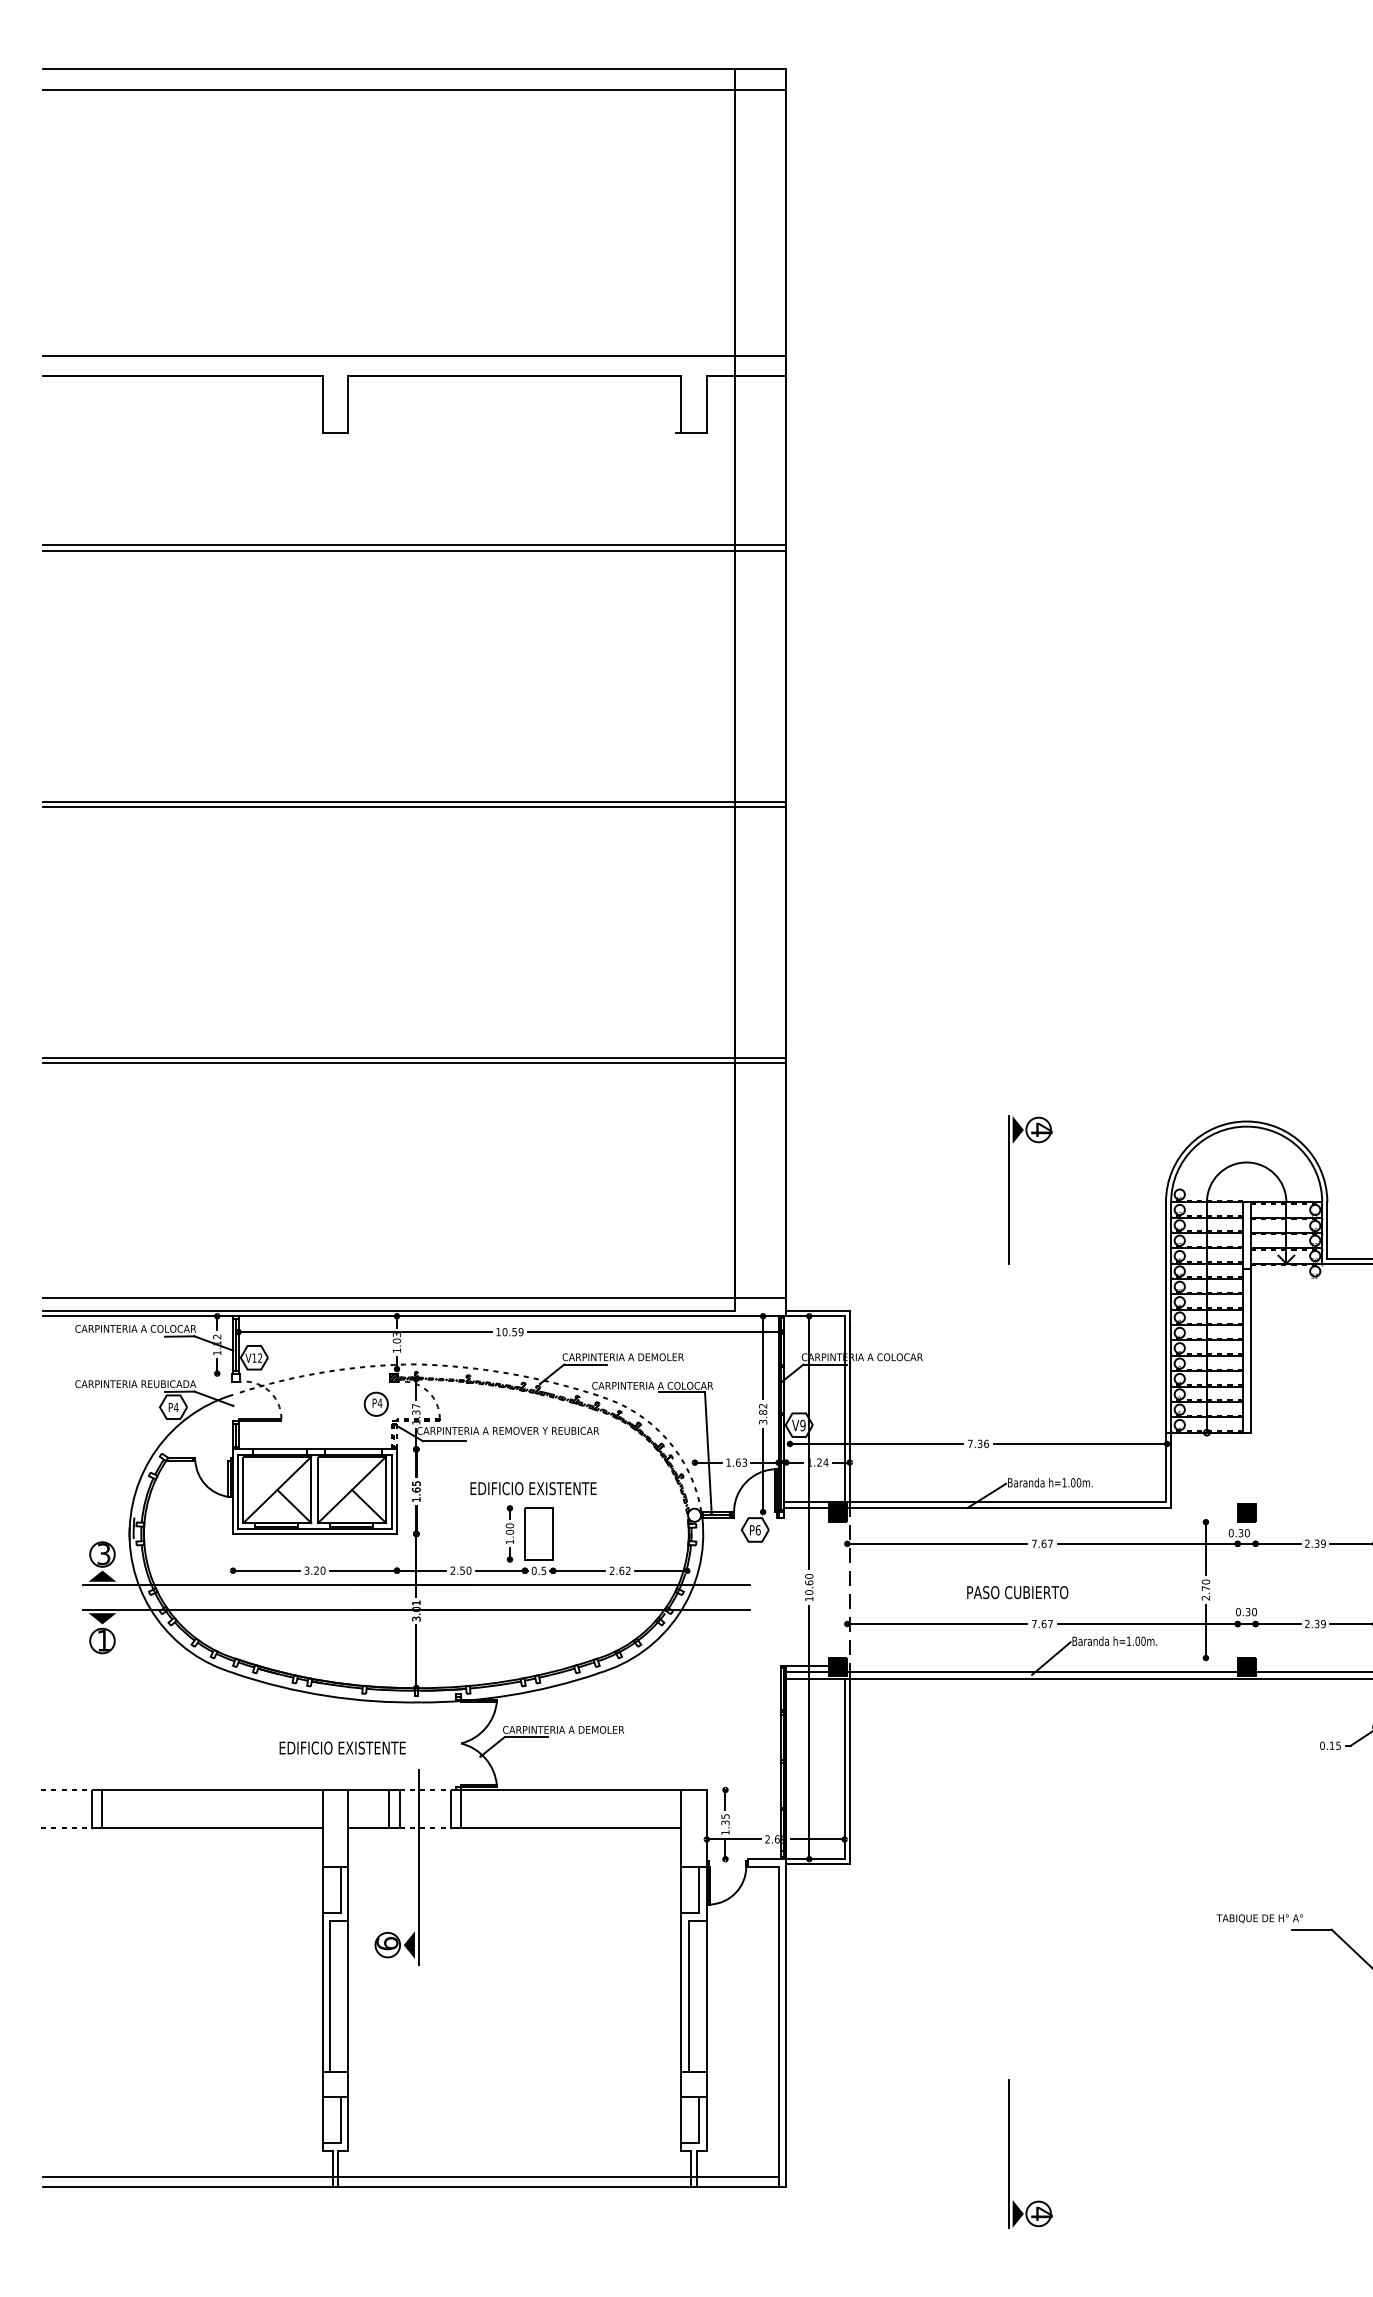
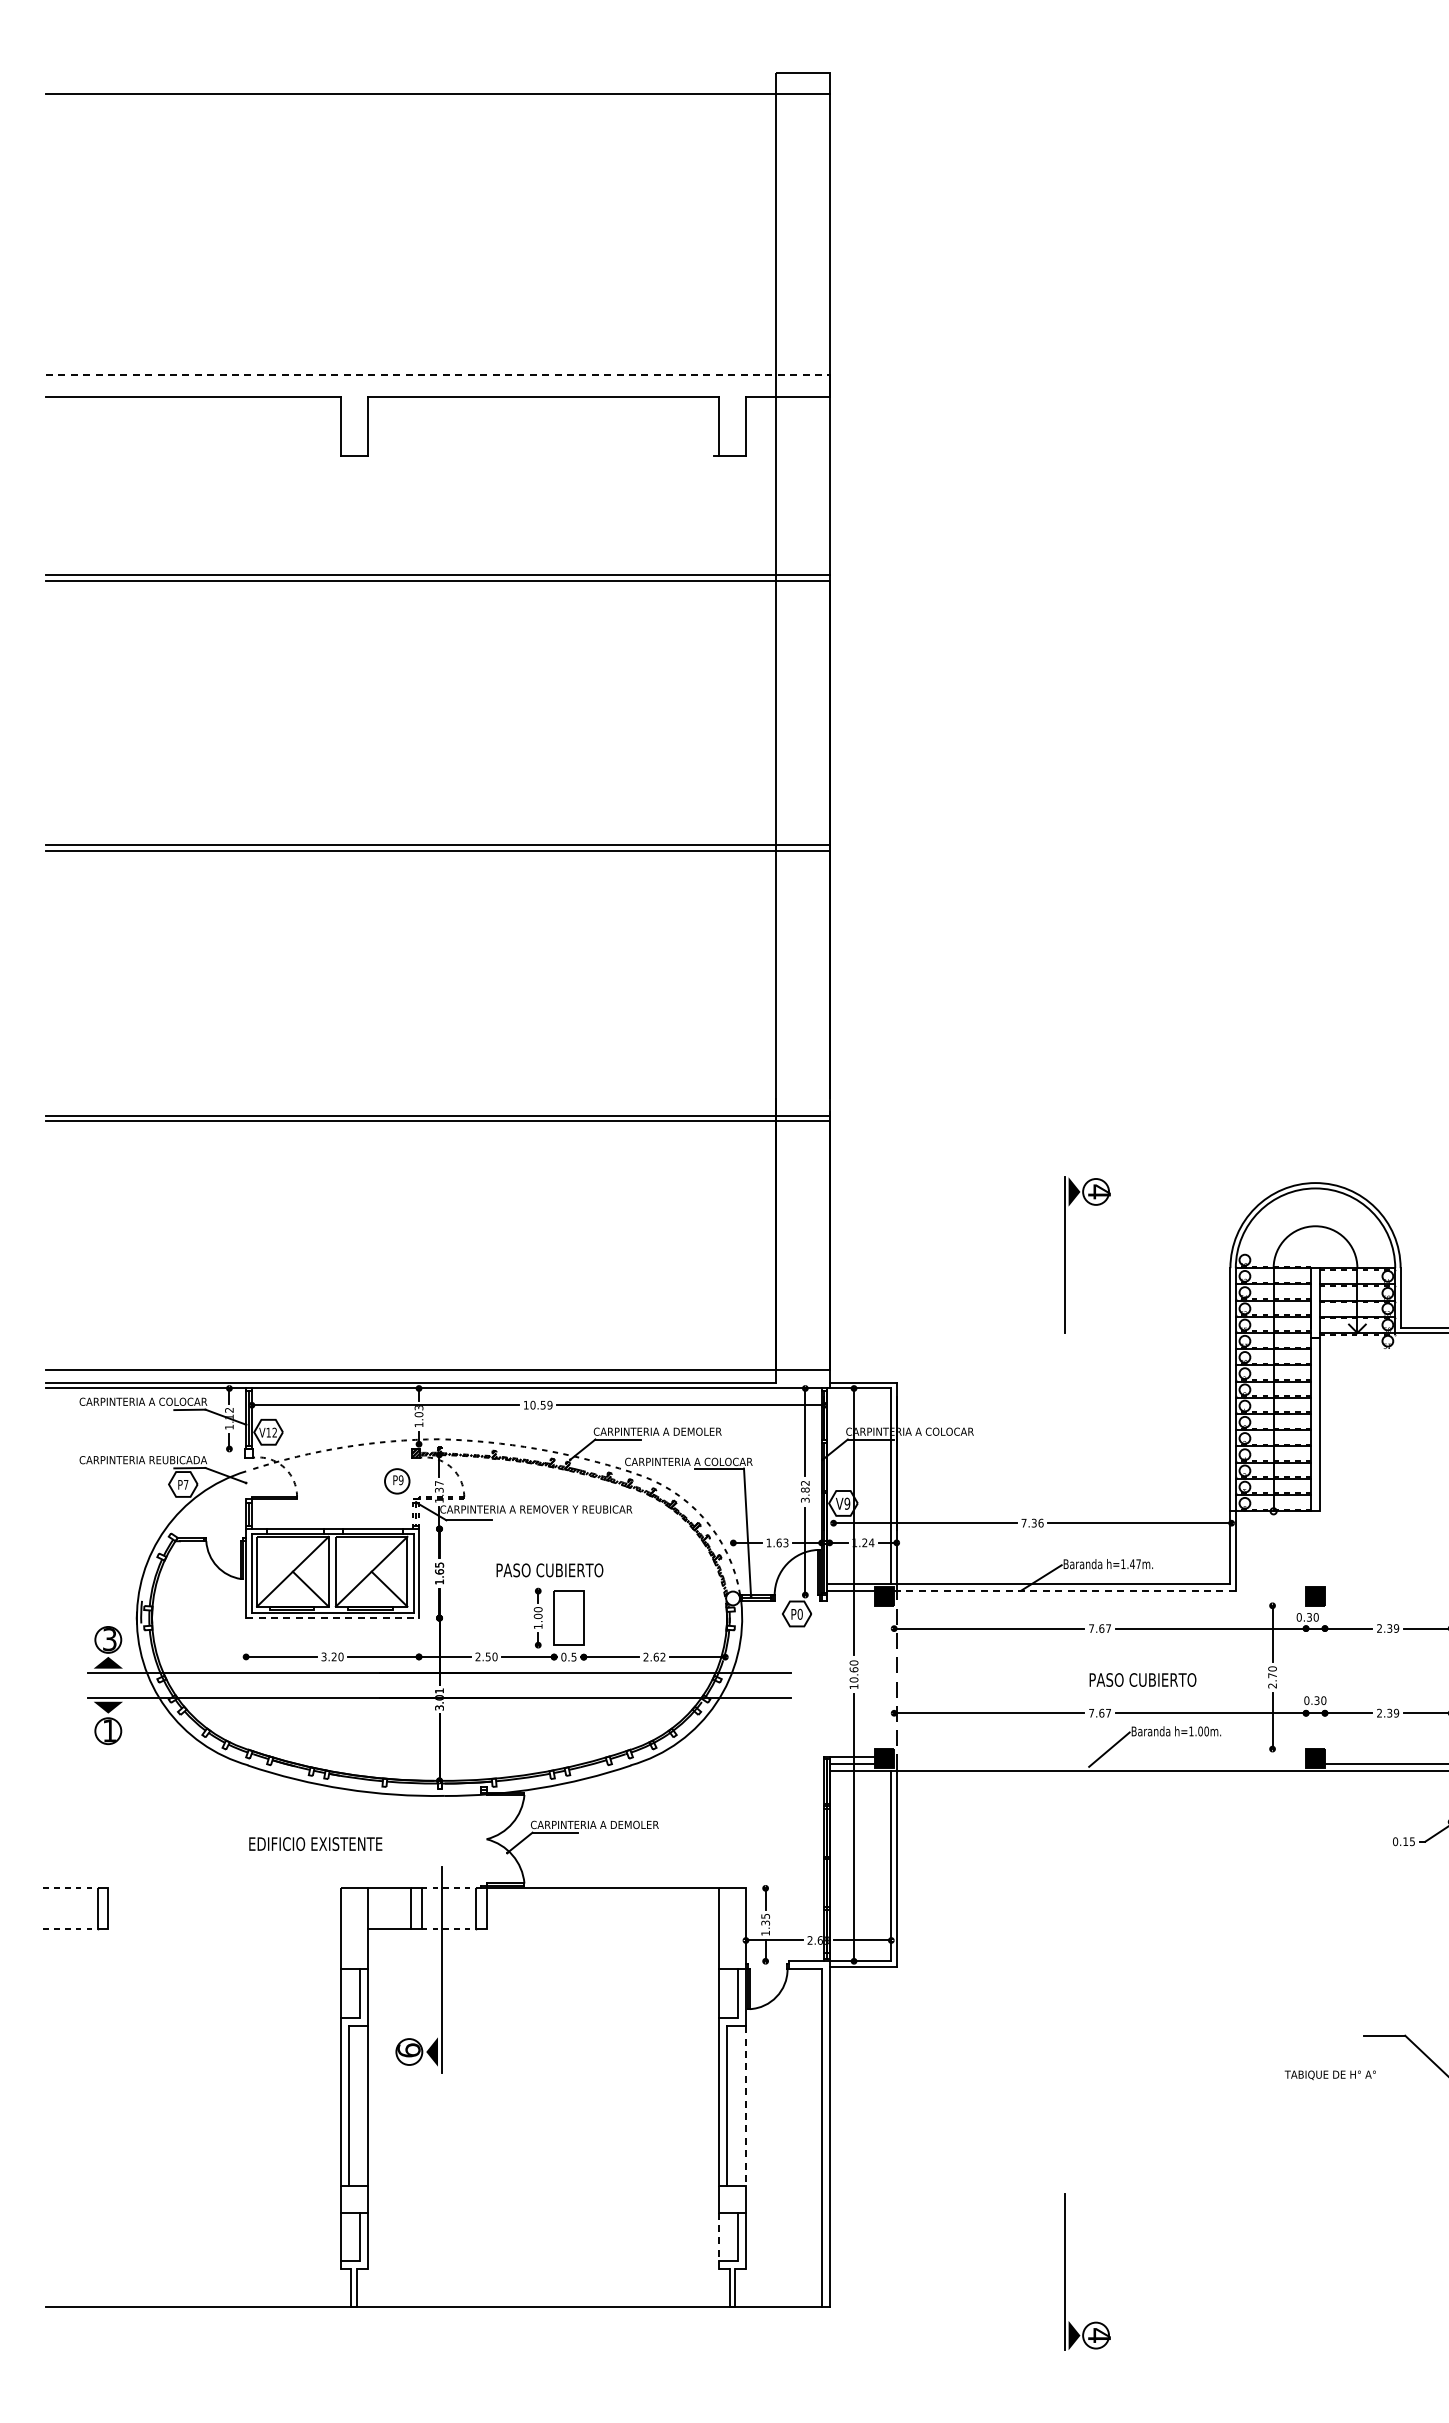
line: (388, 68) -> (410, 72), removed
line: (414, 356) -> (437, 375), solid -> dashed
text: (379, 1403) -> (400, 1480), P4 -> P9
text: (175, 1407) -> (185, 1484), P4 -> P7
text: (1076, 1483) -> (1135, 1564), h=1.00m. -> h=1.47m.
text: (533, 1488) -> (563, 1570), EDIFICIO EXISTENTE -> PASO CUBIERTO
line: (1009, 1507) -> (1065, 1590), solid -> dashed
text: (757, 1529) -> (799, 1613), P6 -> P0
line: (315, 1534) -> (333, 1618), solid -> dashed
text: (1017, 1592) -> (1142, 1679), moved
line: (1042, 1672) -> (1100, 1764), removed
text: (342, 1747) -> (315, 1843), moved
line: (212, 1790) -> (224, 1888), removed
line: (212, 1828) -> (224, 1928), removed
line: (570, 1828) -> (602, 1928), removed
text: (1258, 1919) -> (1329, 2075), moved
line: (706, 1995) -> (745, 2105), solid -> dashed
line: (680, 2120) -> (718, 2237), solid -> dashed
line: (410, 2176) -> (433, 2296), removed

